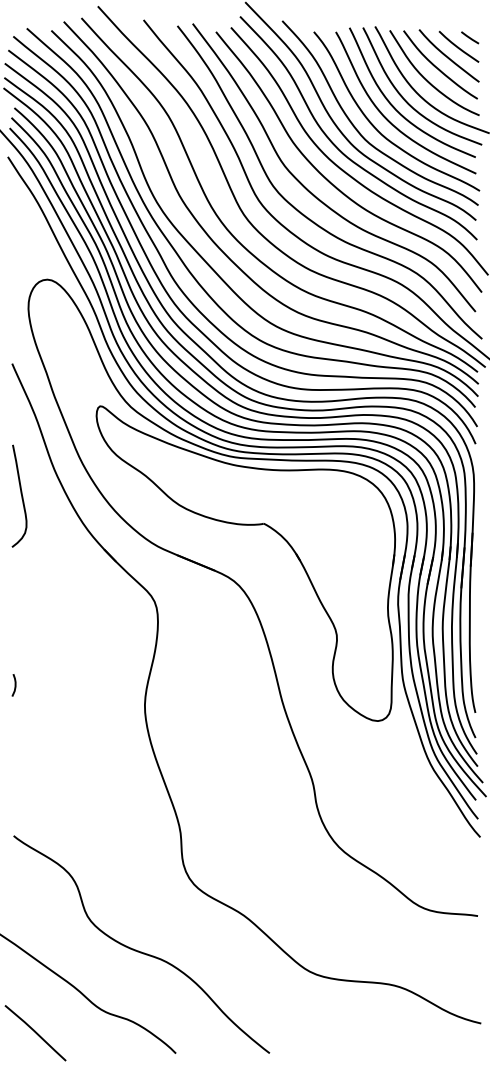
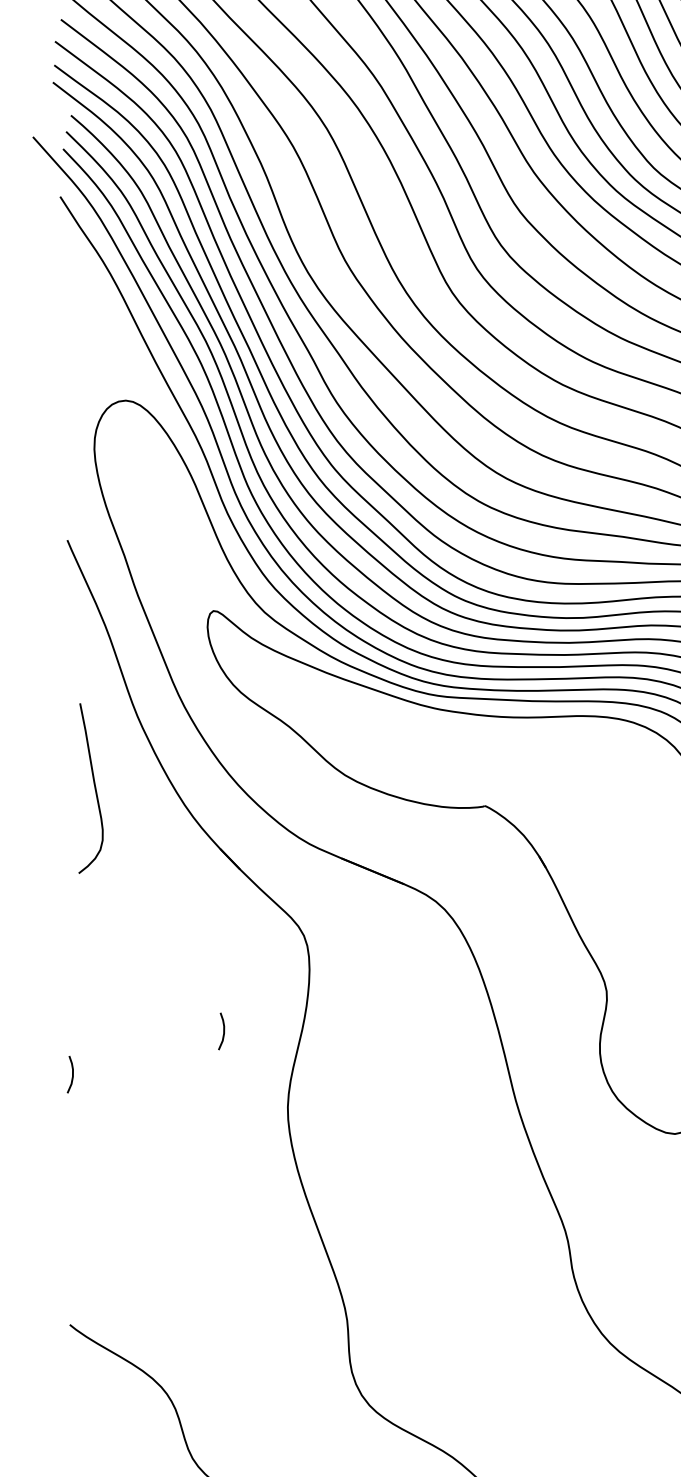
curve: (21, 495) -> (94, 787), moved
curve: (105, 659) -> (222, 1031), added

